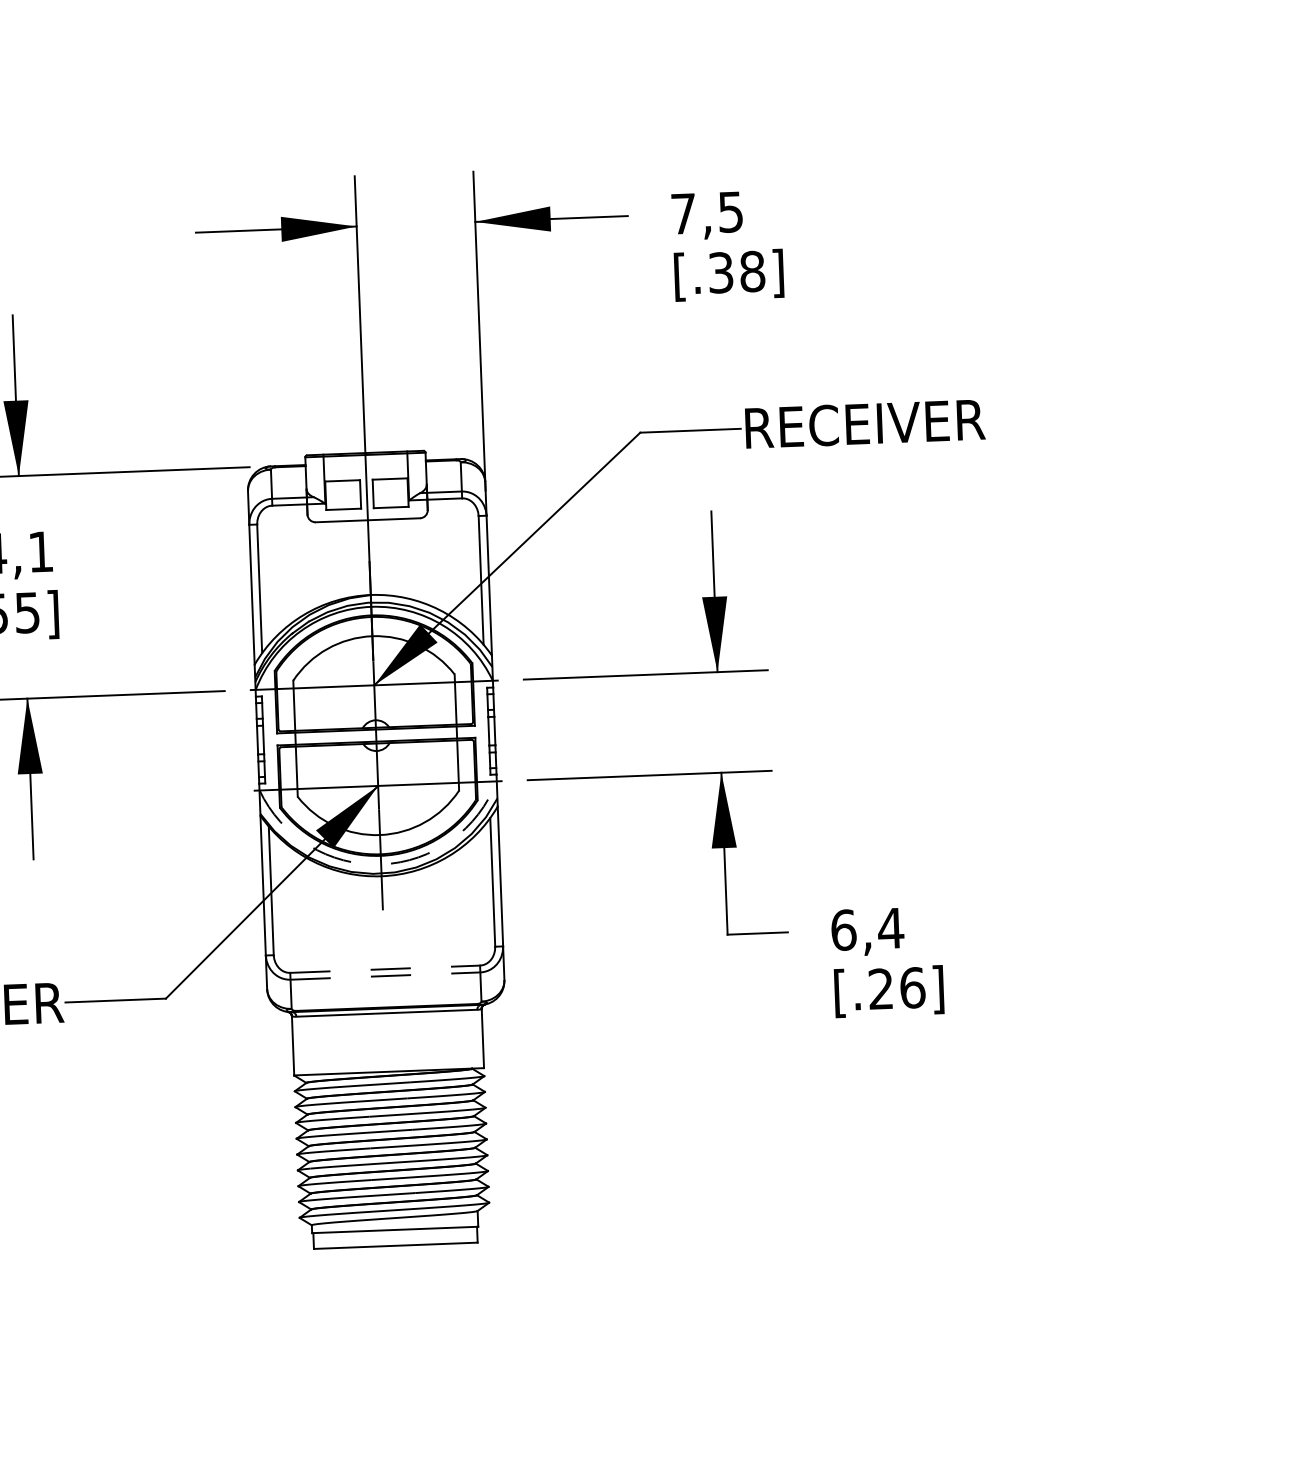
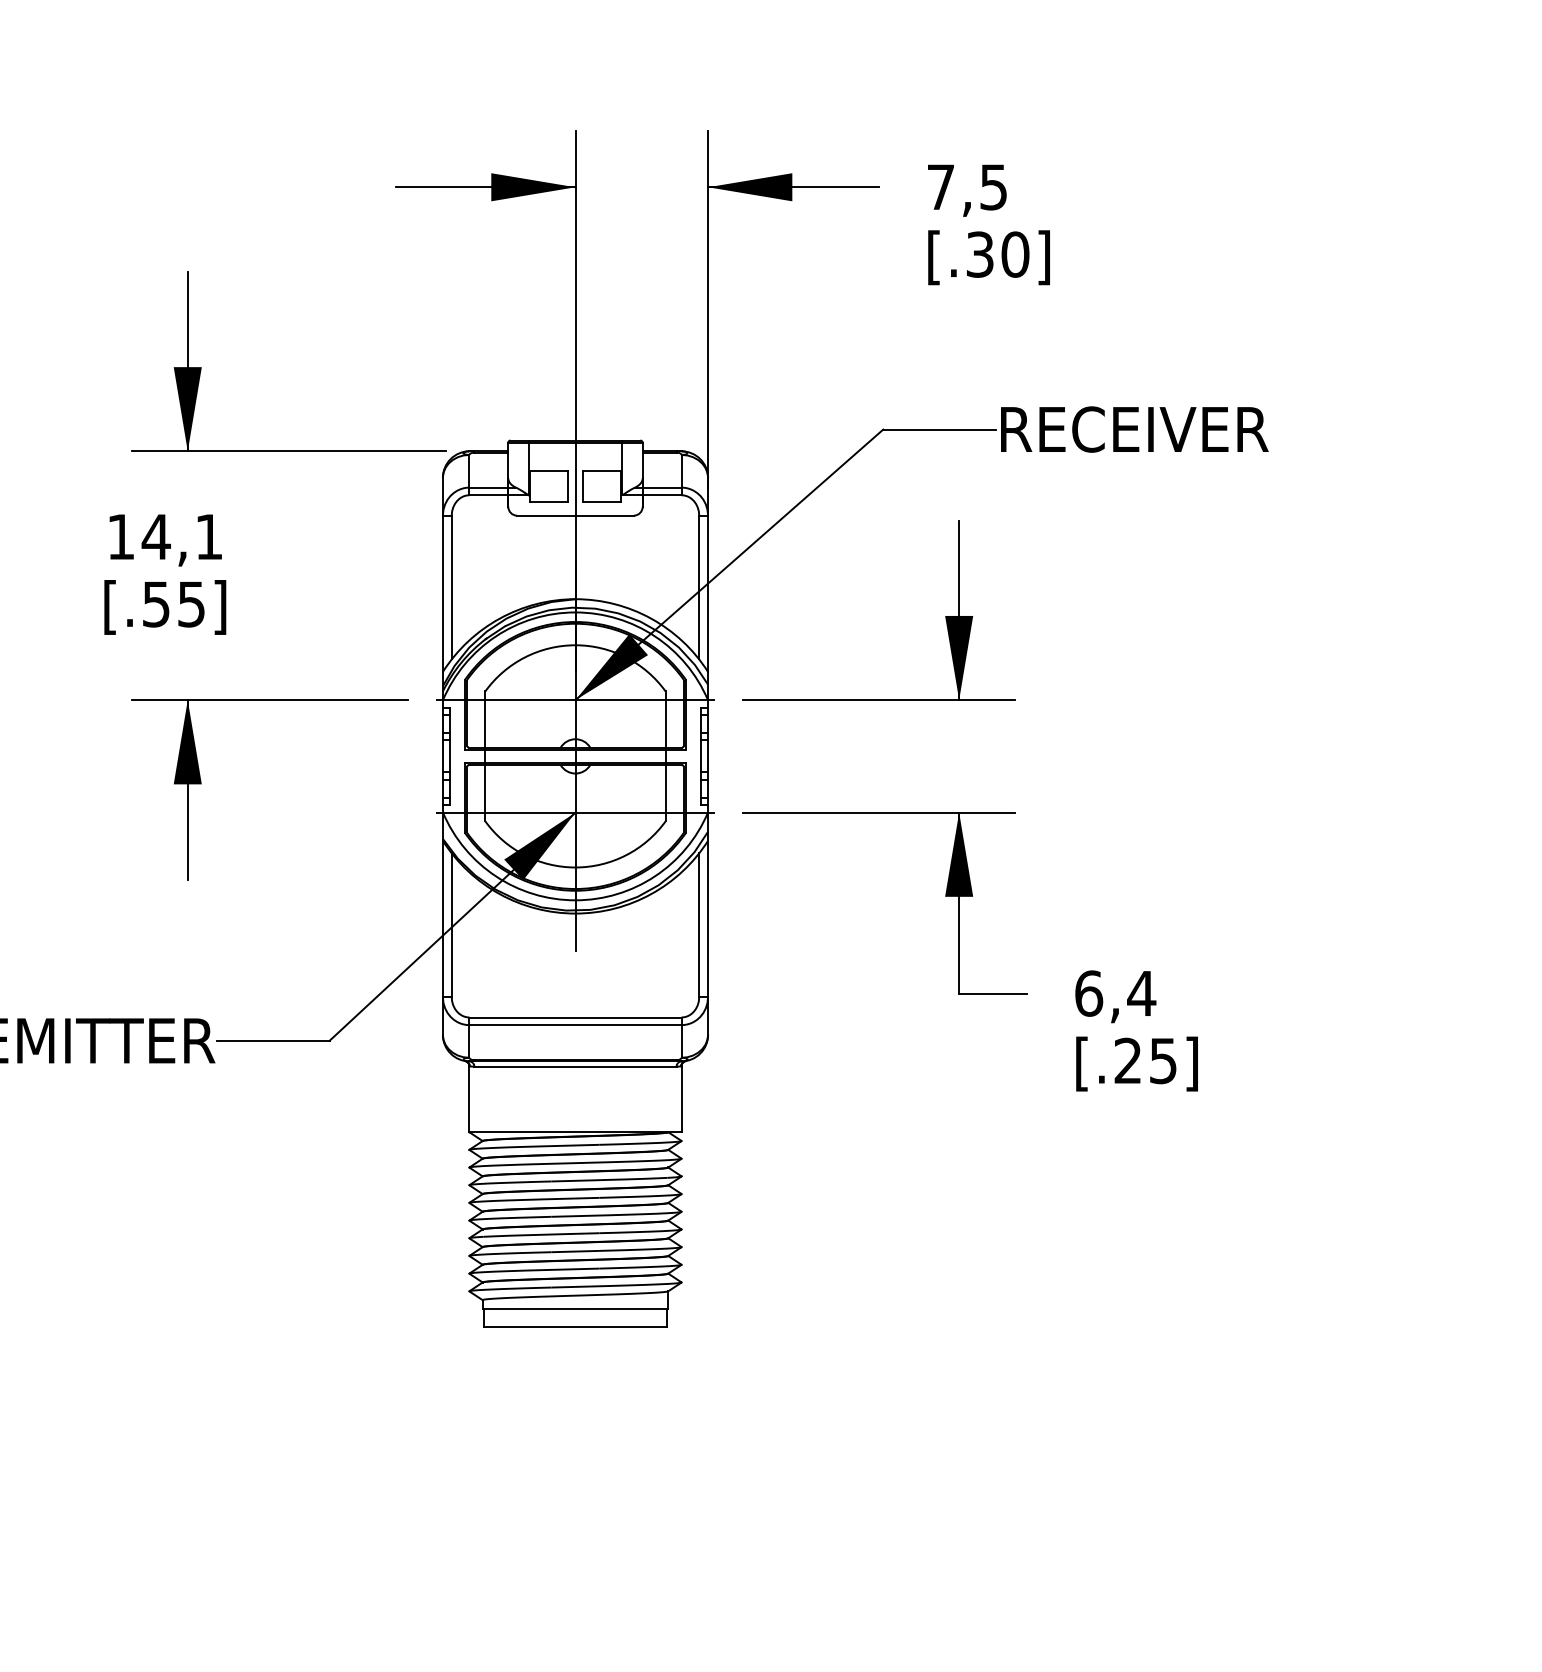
text: (752, 271) -> (1015, 254), [.38] -> [.30]
arc: (381, 864) -> (575, 900), dashed -> solid
line: (385, 969) -> (575, 1017), dashed -> solid
line: (385, 976) -> (575, 1025), dashed -> solid
text: (912, 987) -> (1163, 1060), [.26] -> [.25]

